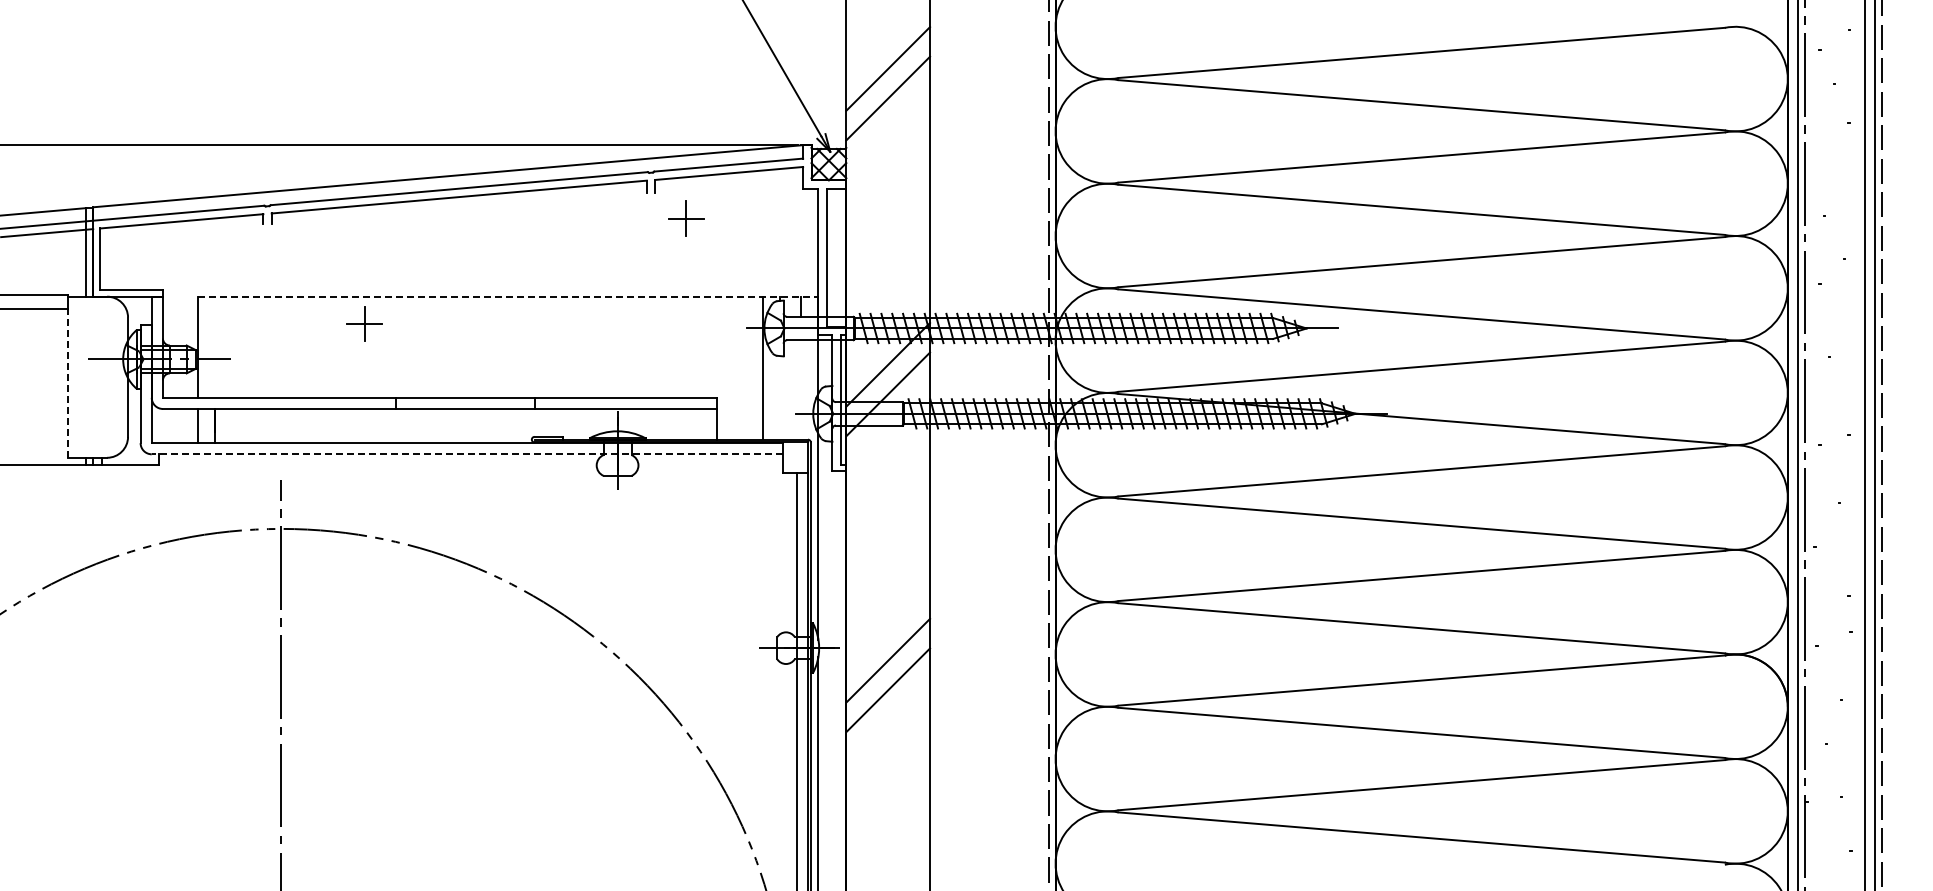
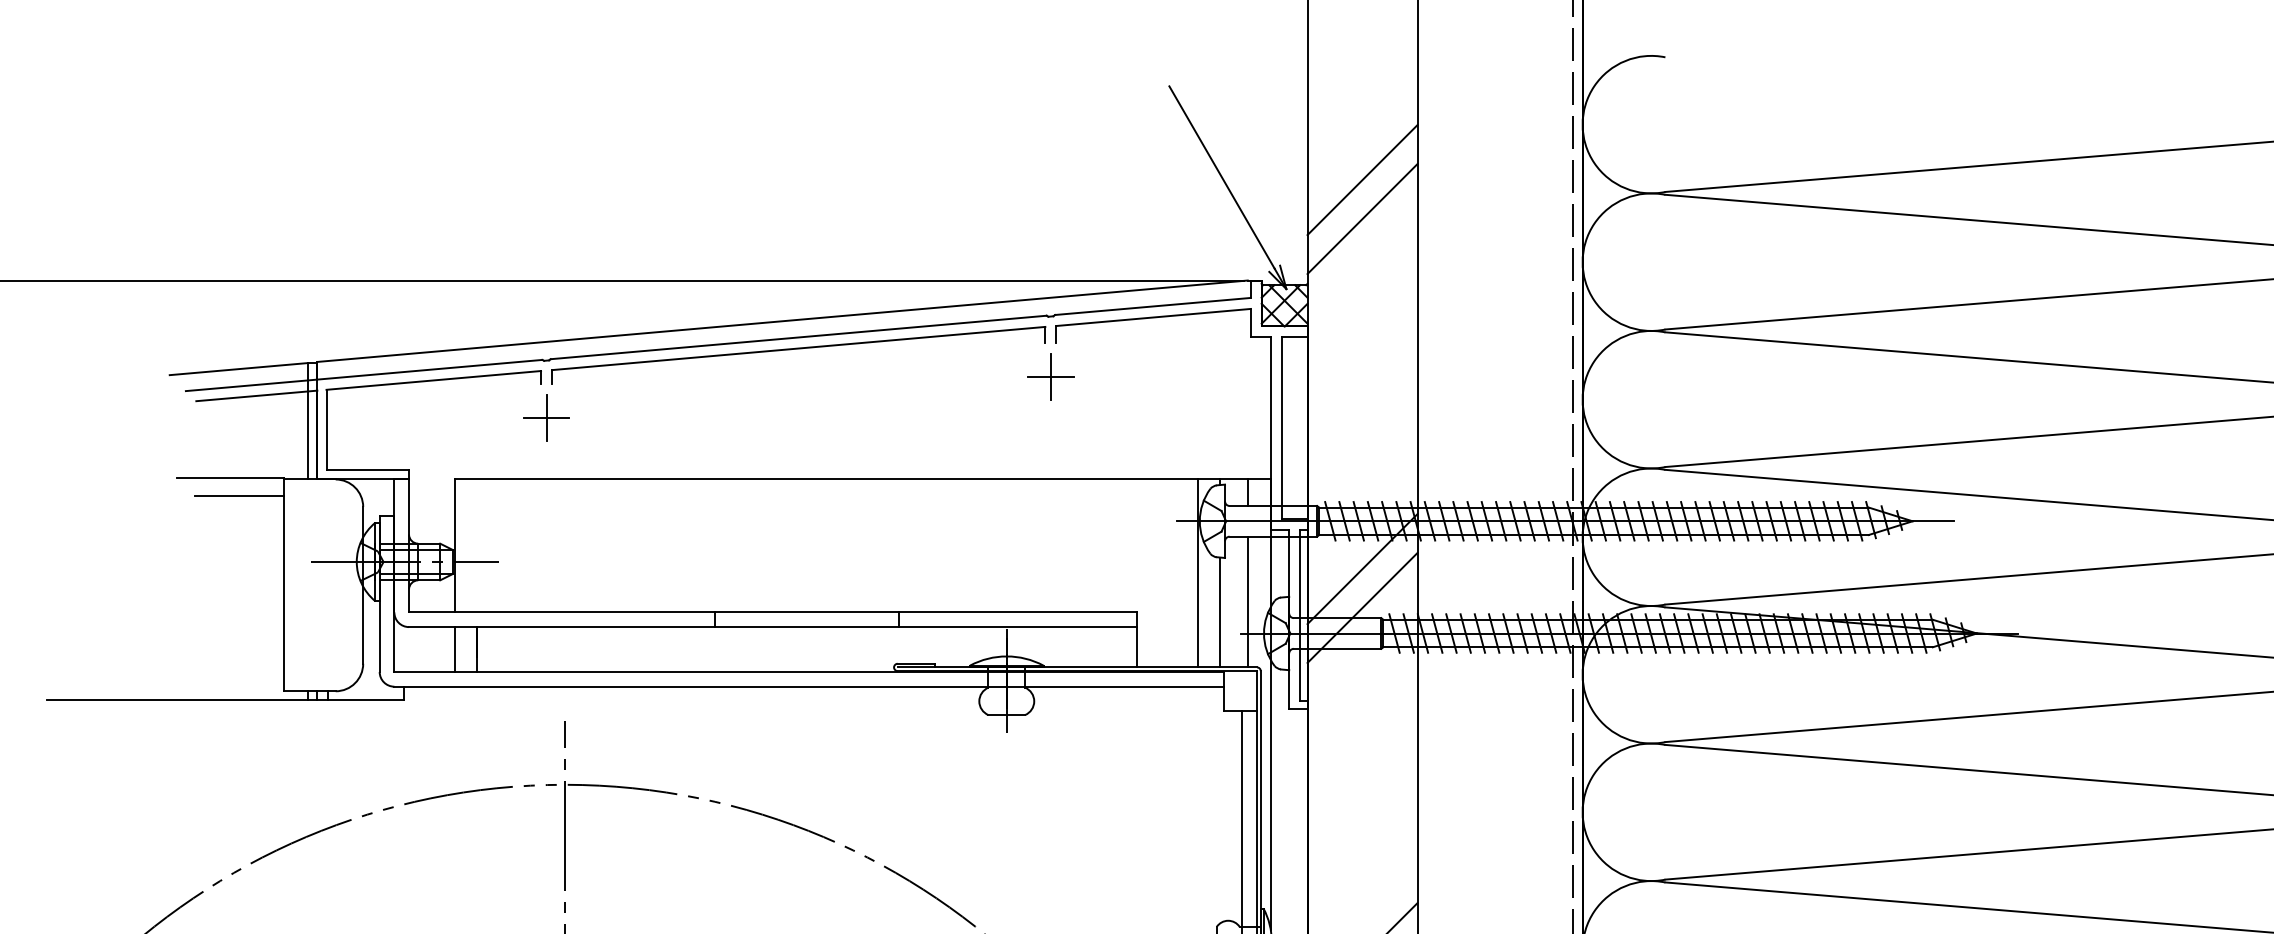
part: (686, 218) -> (1051, 376), moved
line: (508, 296) -> (863, 479), dashed -> solid
part: (364, 323) -> (546, 417), moved
line: (68, 383) -> (284, 593), dashed -> solid
line: (801, 389) -> (1248, 601), added
line: (780, 397) -> (1220, 612), added
line: (467, 454) -> (809, 686), dashed -> solid

